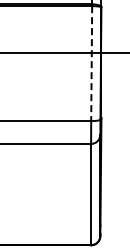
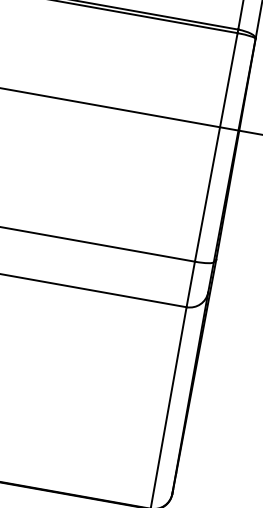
line: (91, 64) -> (215, 149), dashed -> solid

